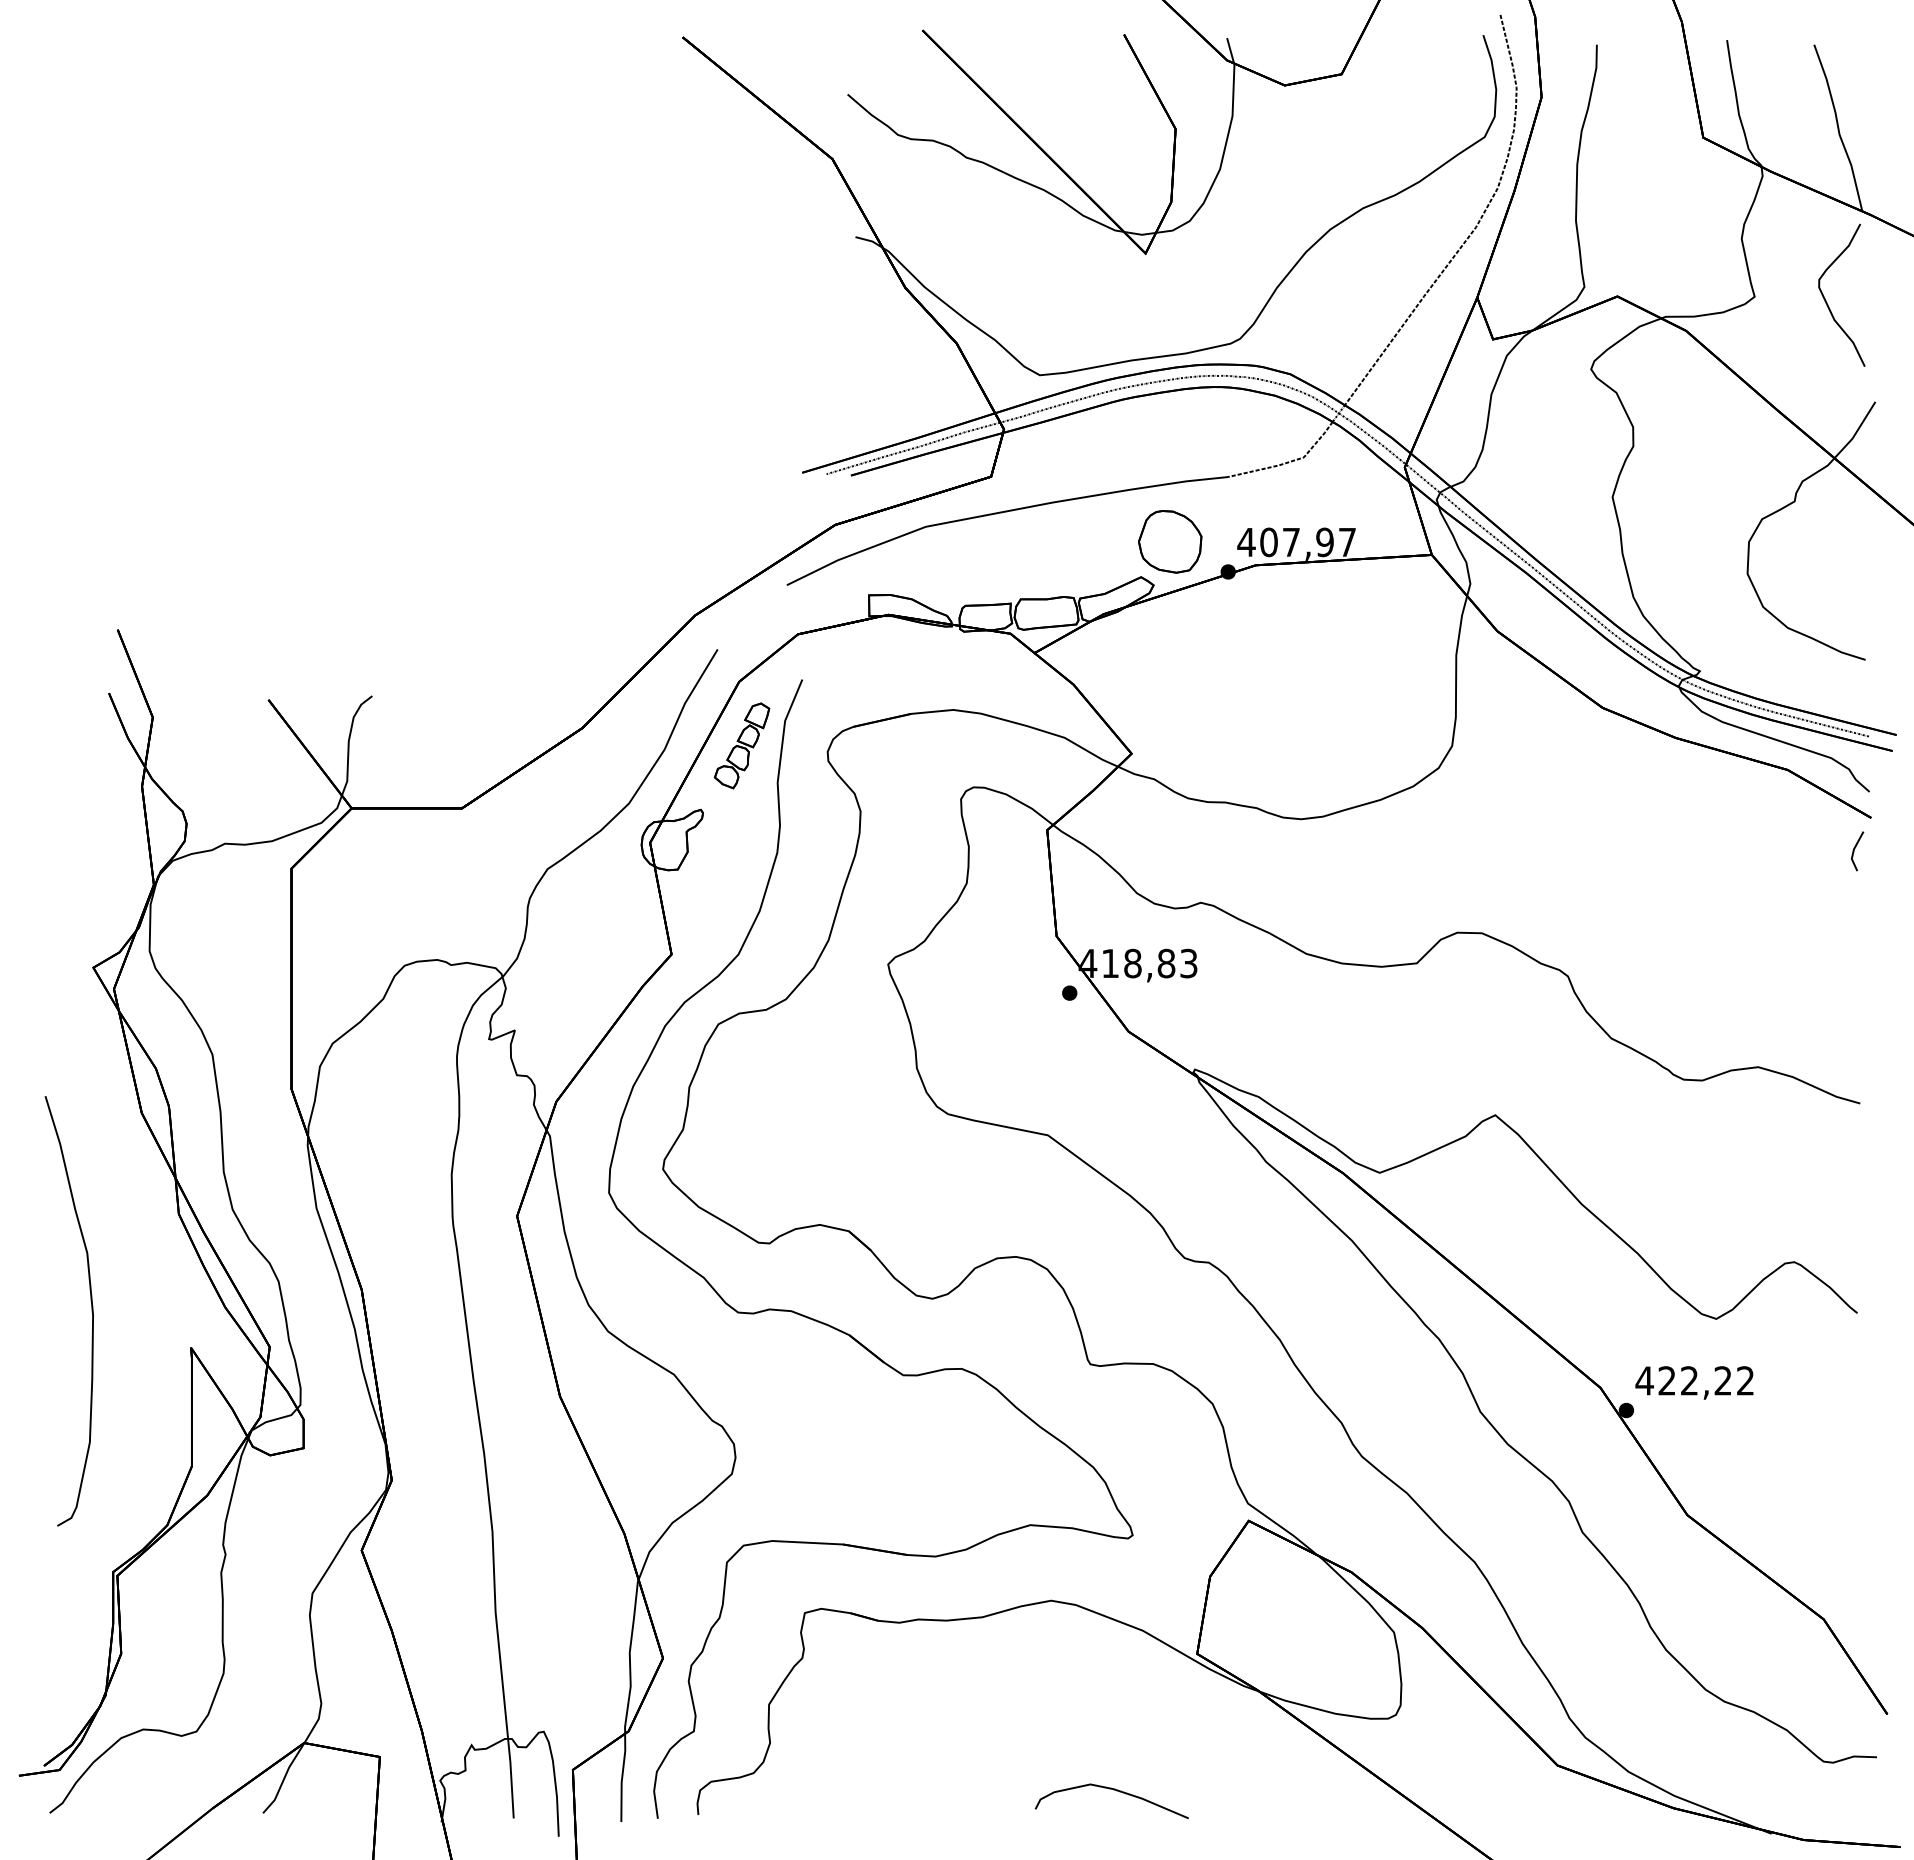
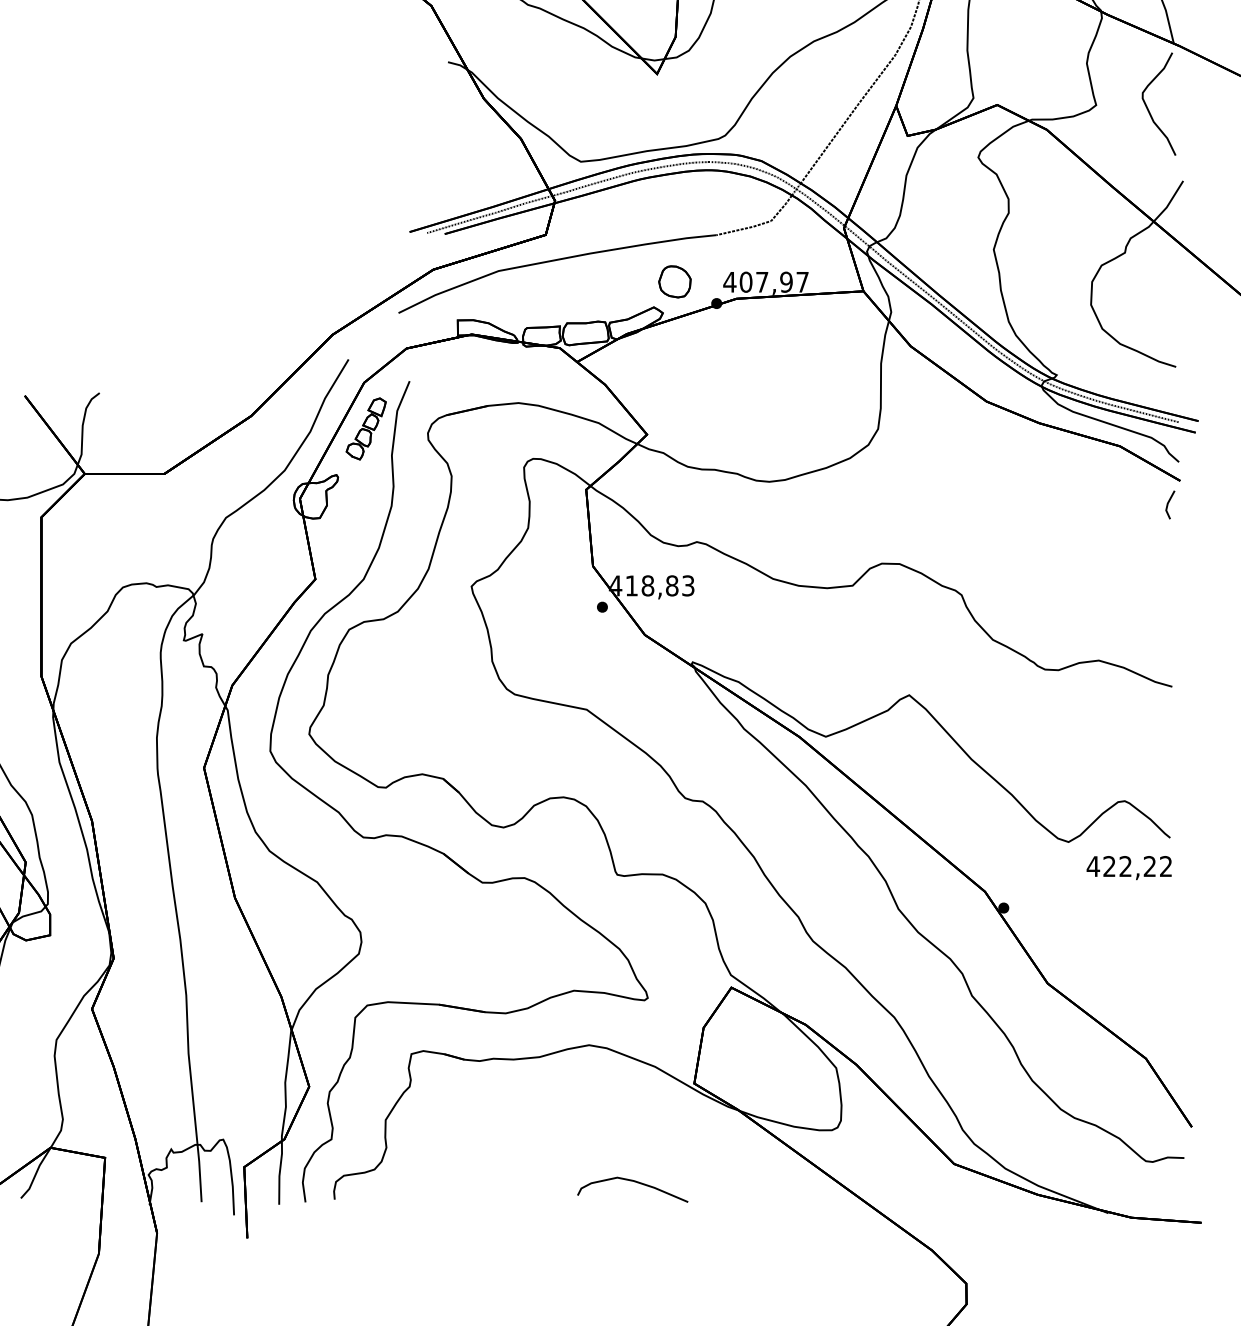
part: (1170, 541) -> (675, 281), size x0.7
text: (1694, 1382) -> (1129, 867), moved

